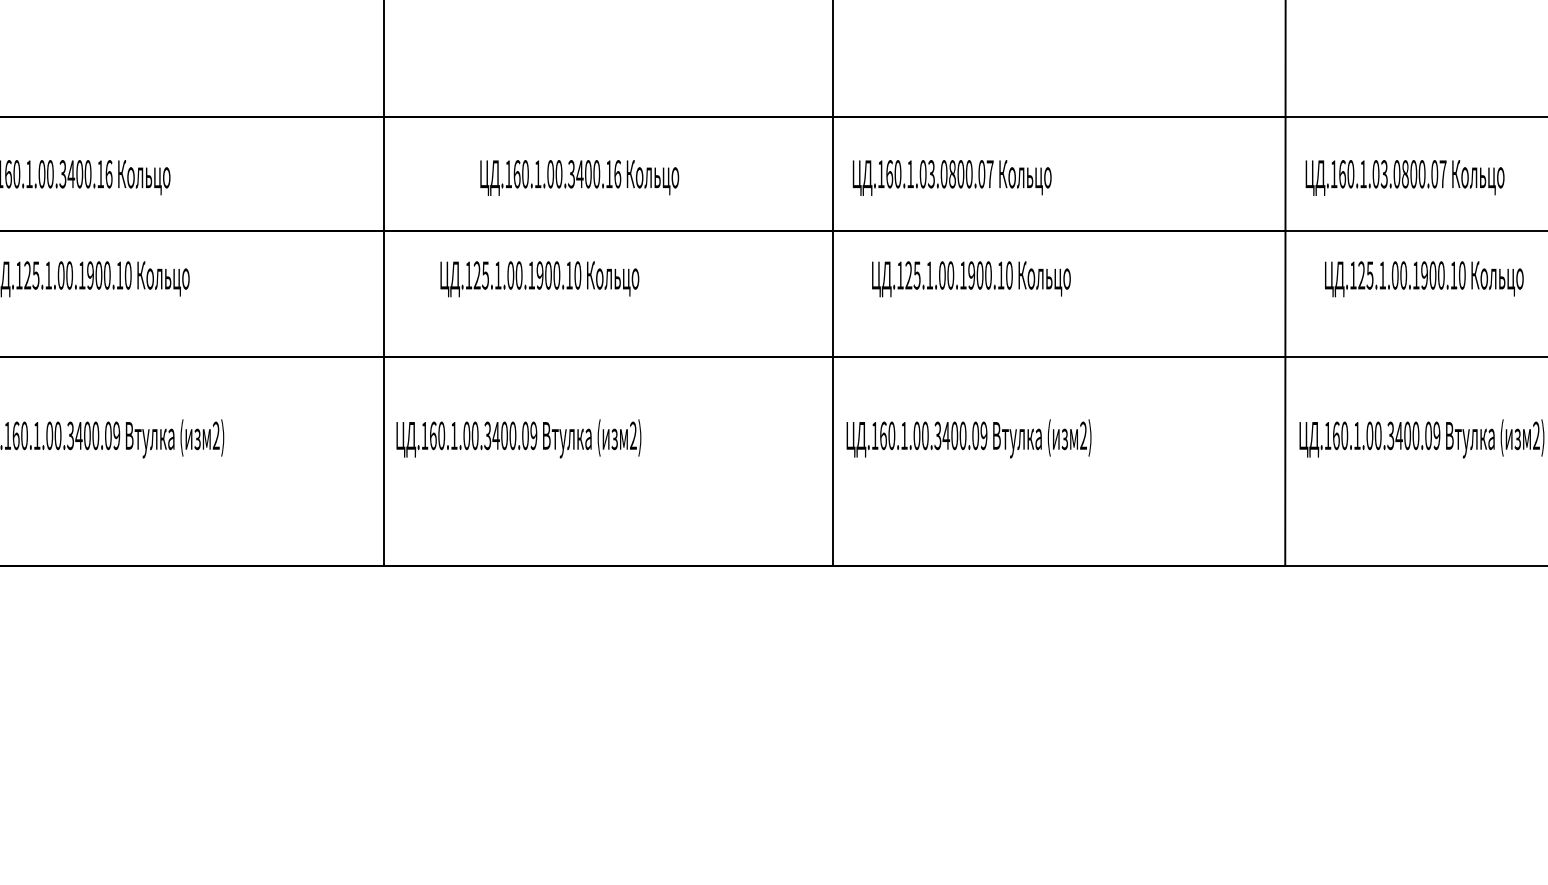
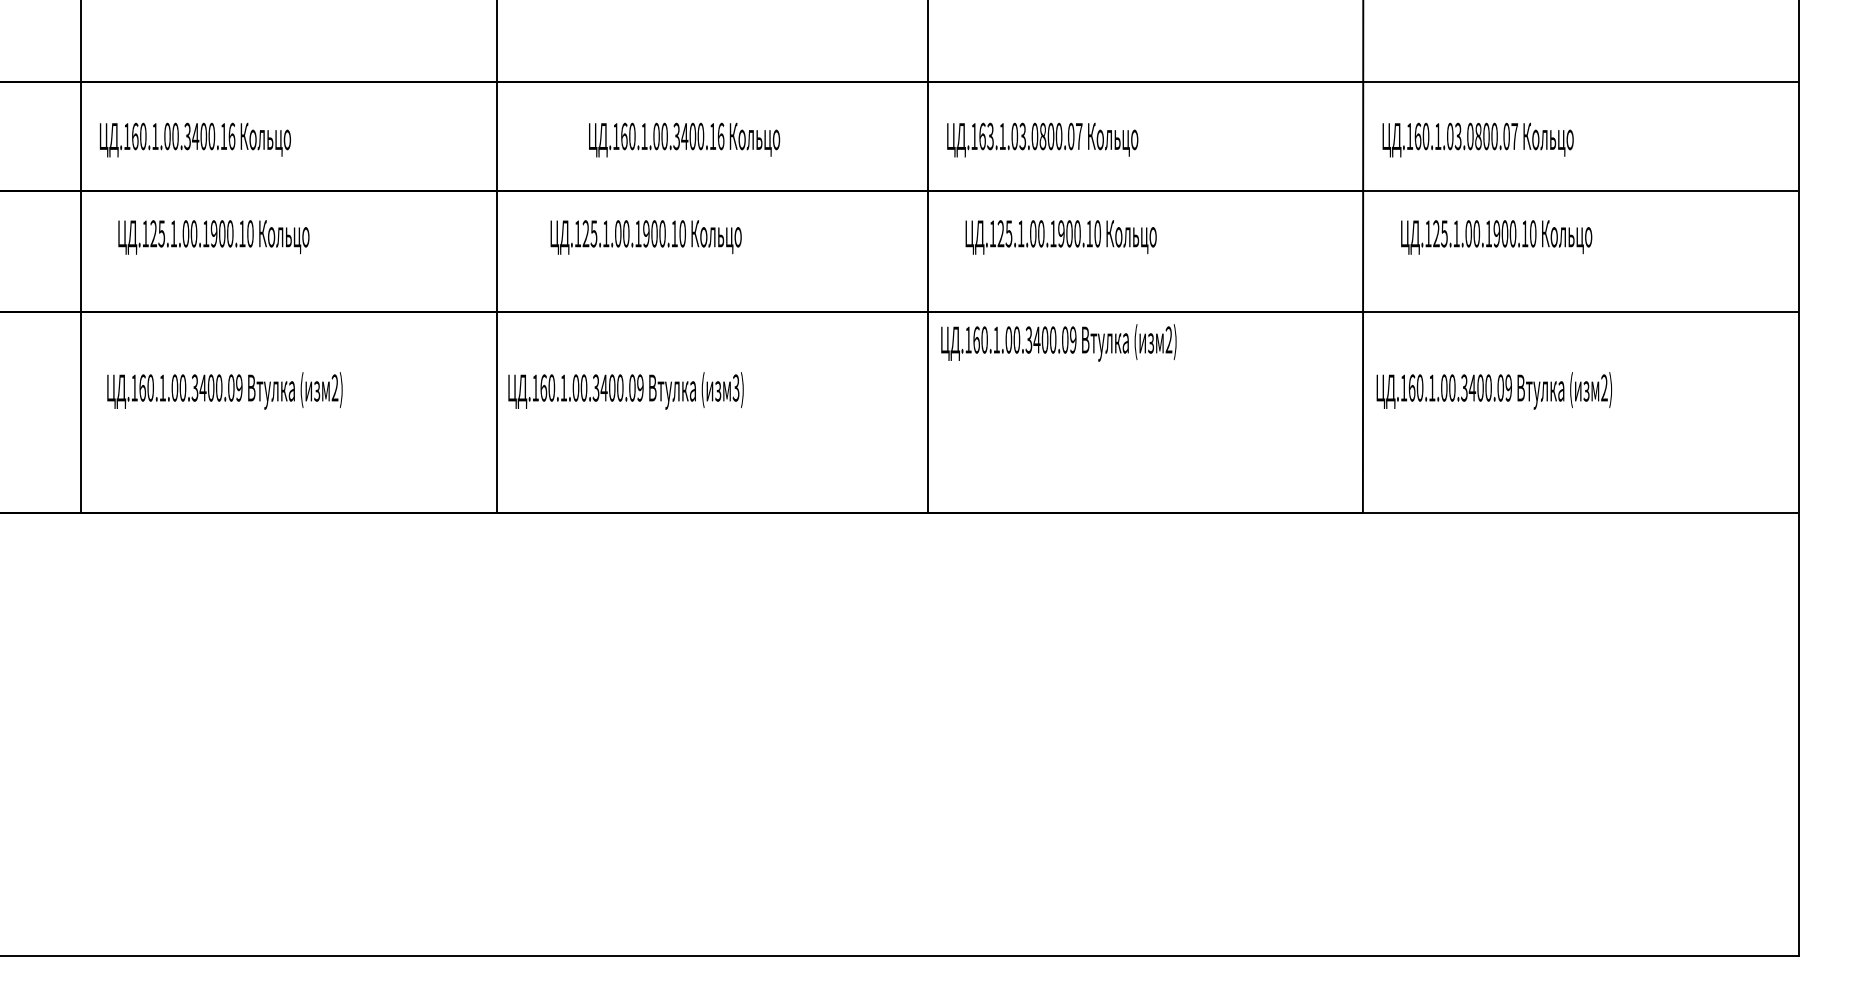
text: (897, 174) -> (990, 136), .160.1.03.0800.07 -> .163.1.03.0800.07
text: (632, 436) -> (735, 388), 2) -> 3)
text: (968, 438) -> (1058, 342), moved

